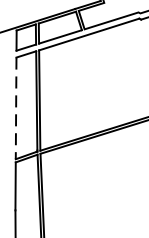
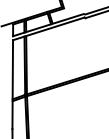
line: (15, 107) -> (12, 69), dashed -> solid

